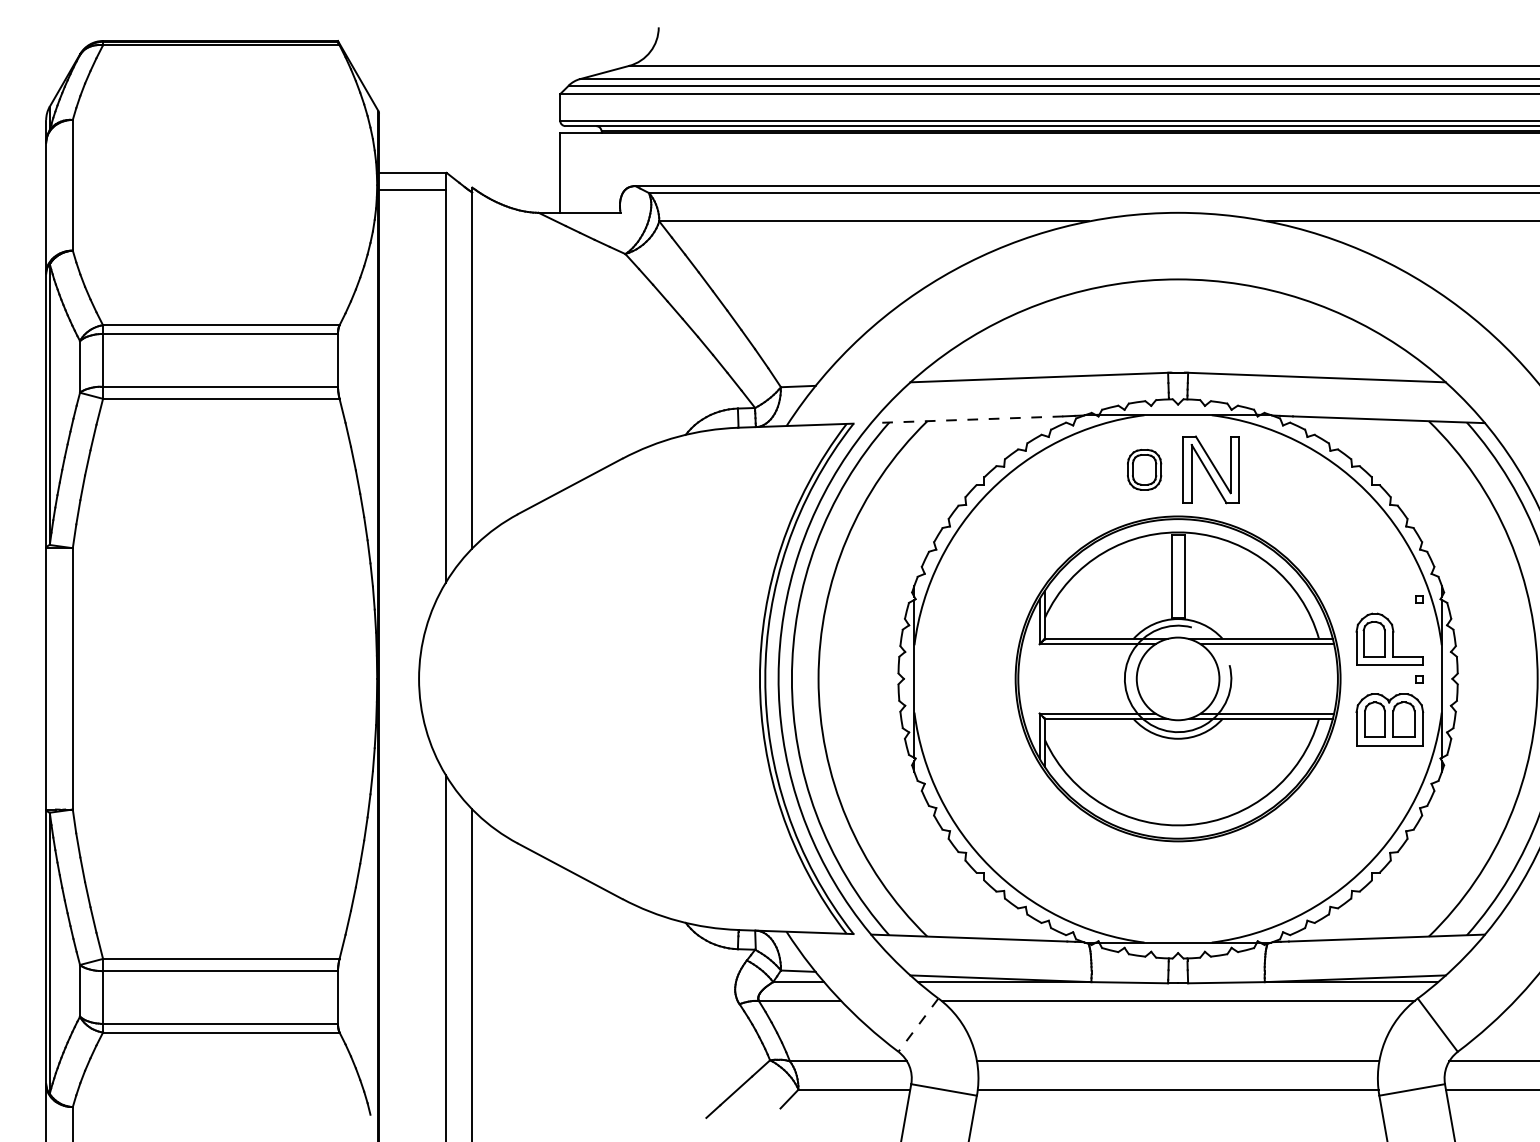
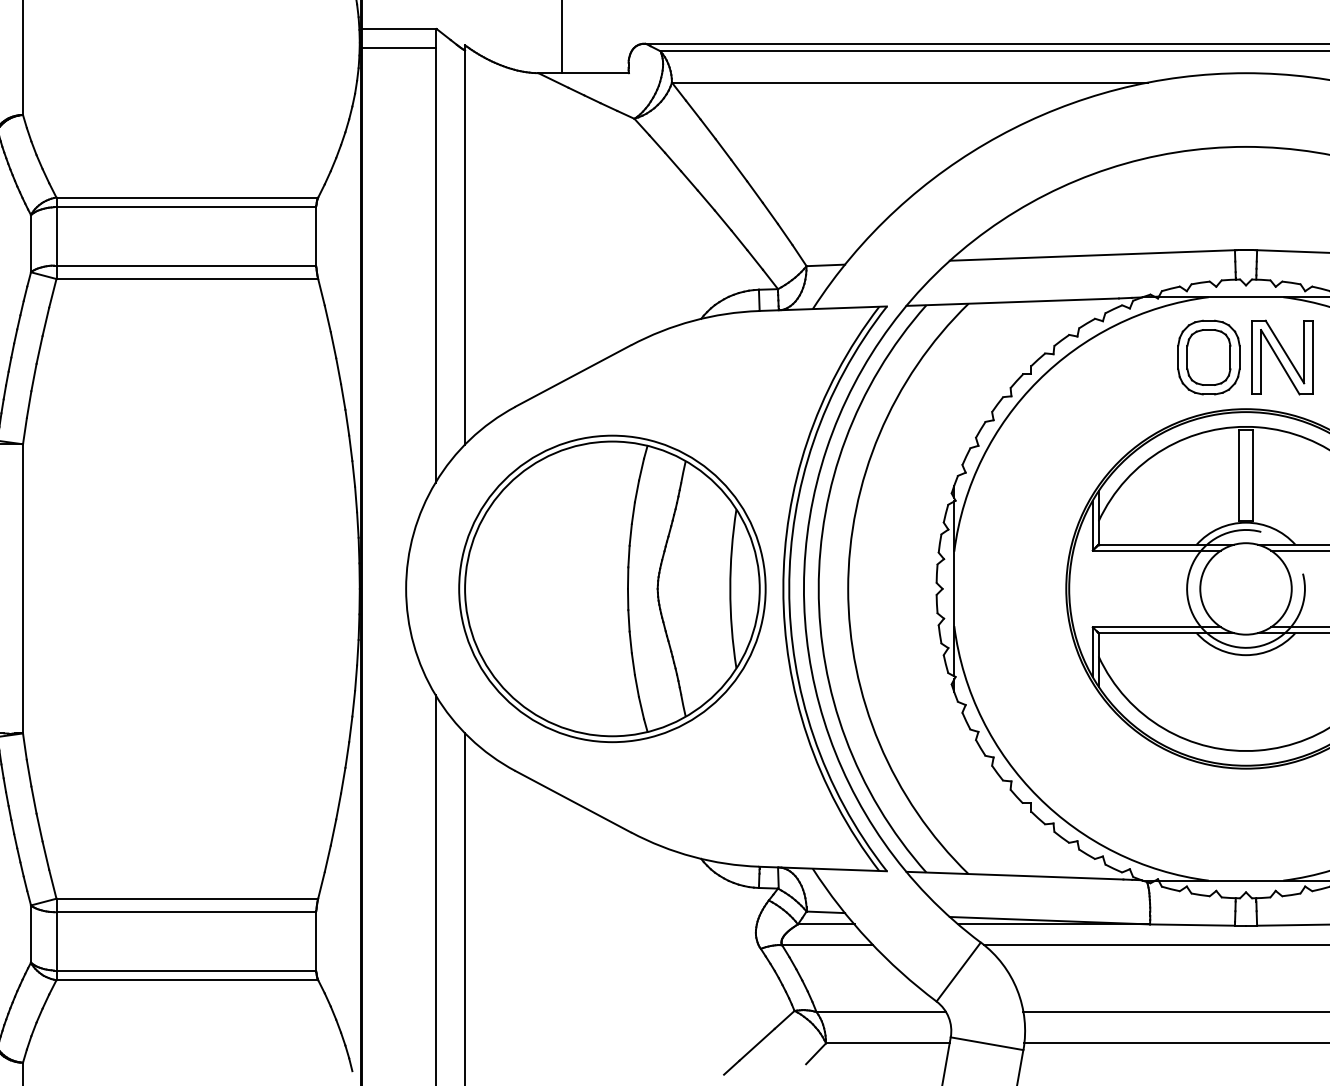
line: (966, 419) -> (1011, 301), dashed -> solid
part: (1144, 469) -> (1208, 357), size x1.67
part: (605, 678) -> (612, 588), added
line: (918, 1025) -> (958, 972), dashed -> solid

